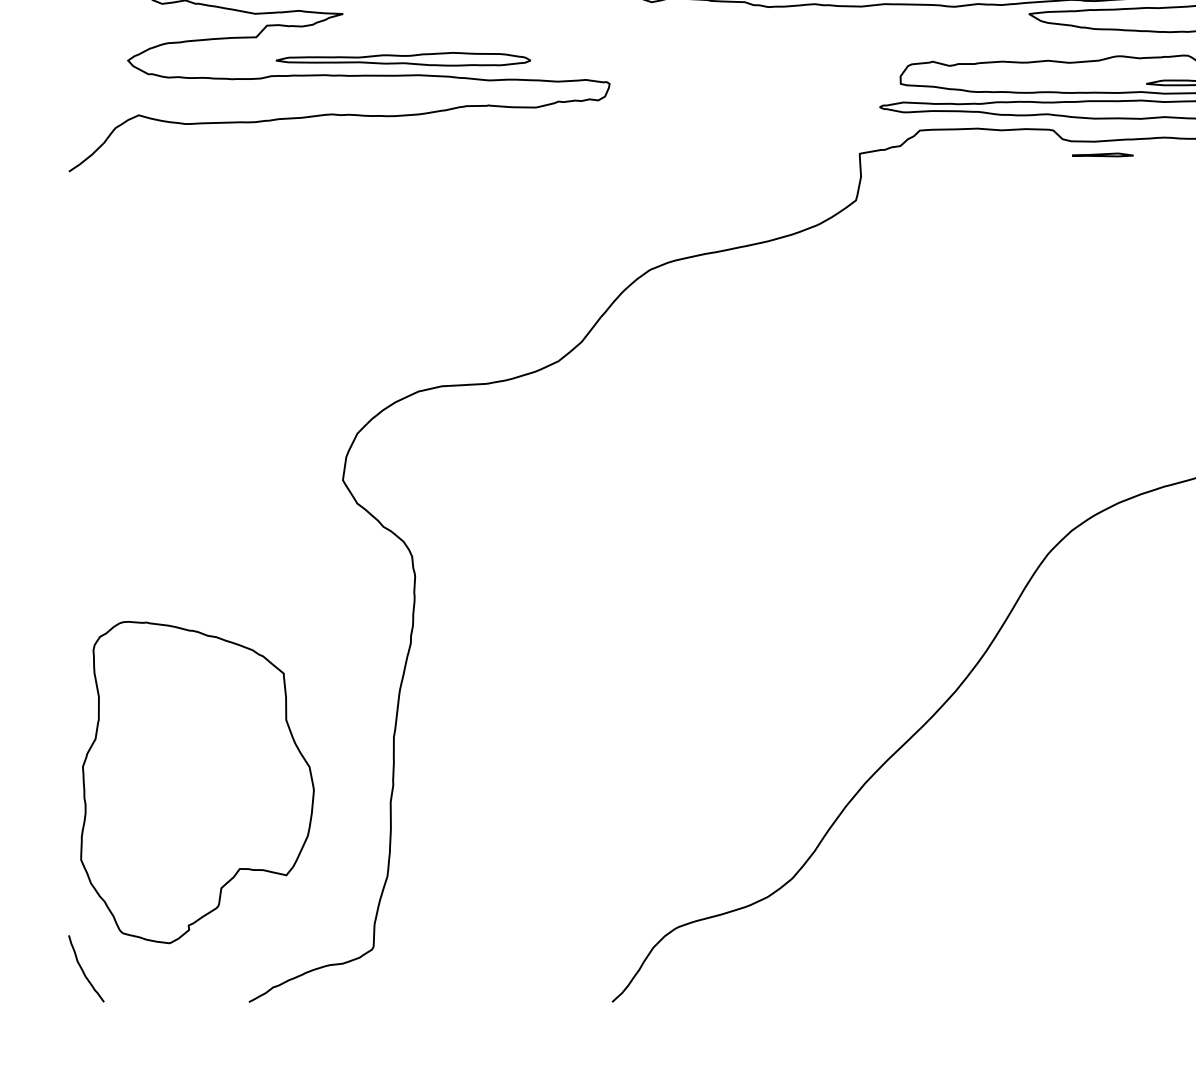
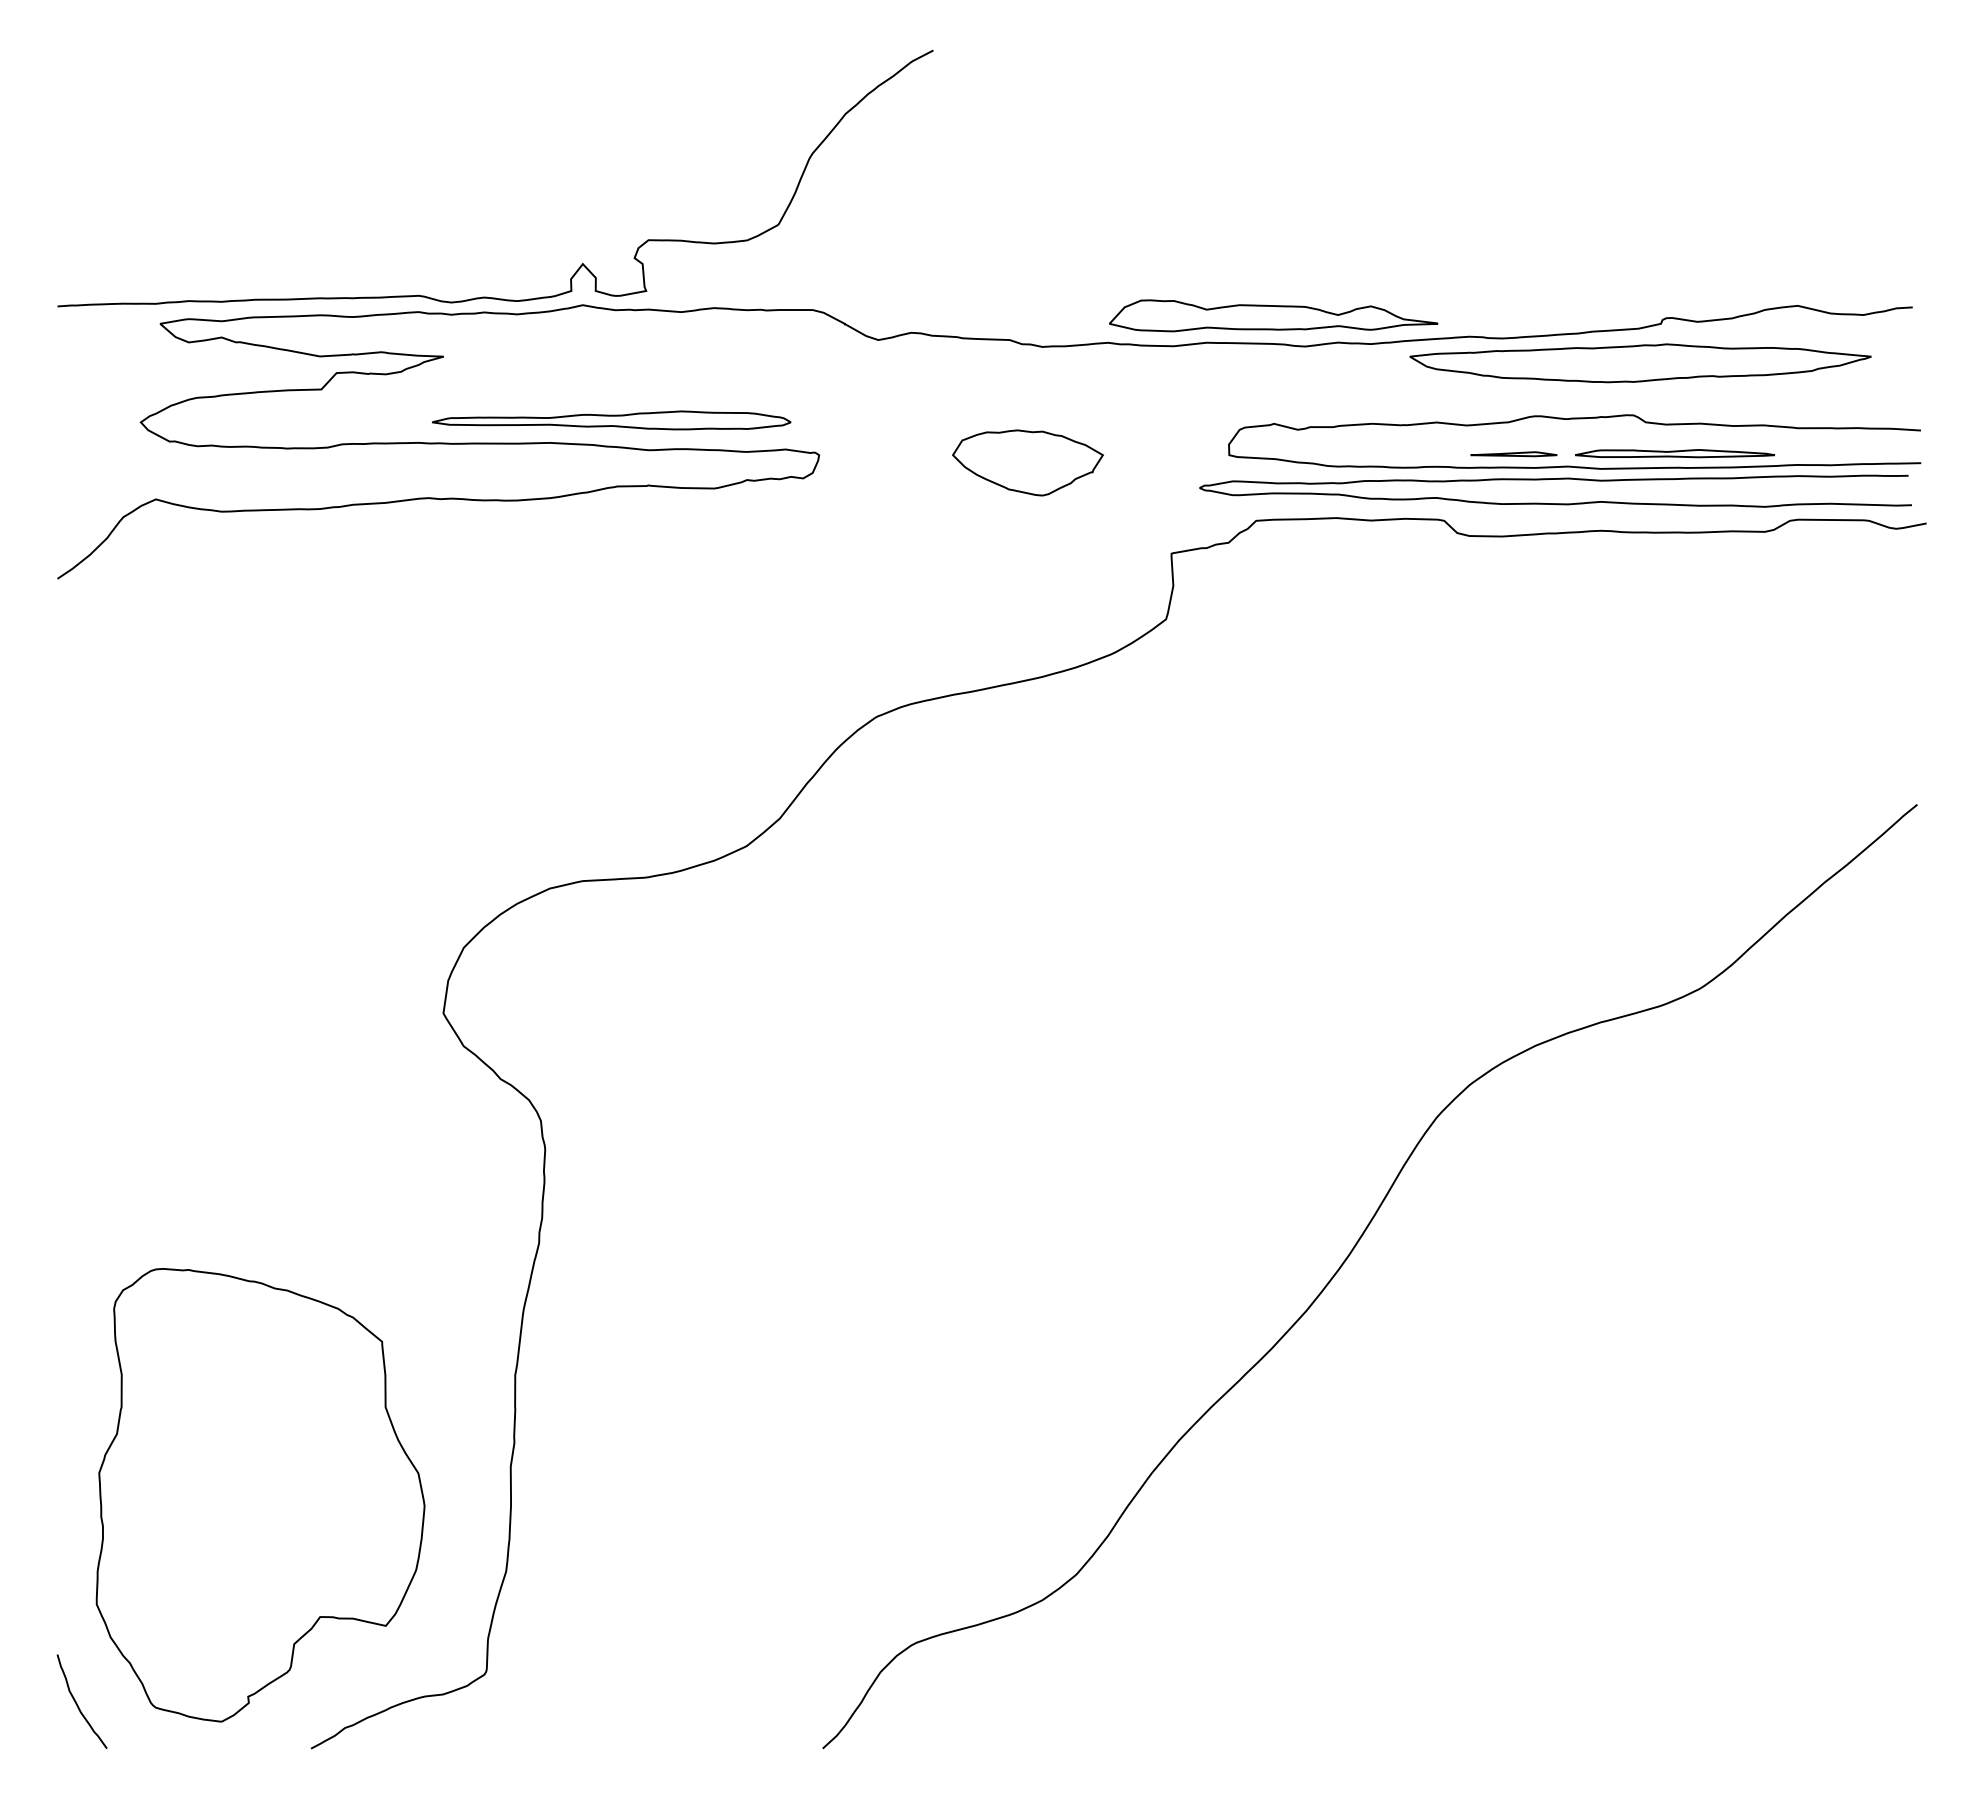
part: (403, 59) -> (611, 420), moved
part: (757, 89) -> (1027, 462), added
part: (1102, 155) -> (1513, 454), moved
part: (197, 782) -> (260, 1495), moved

